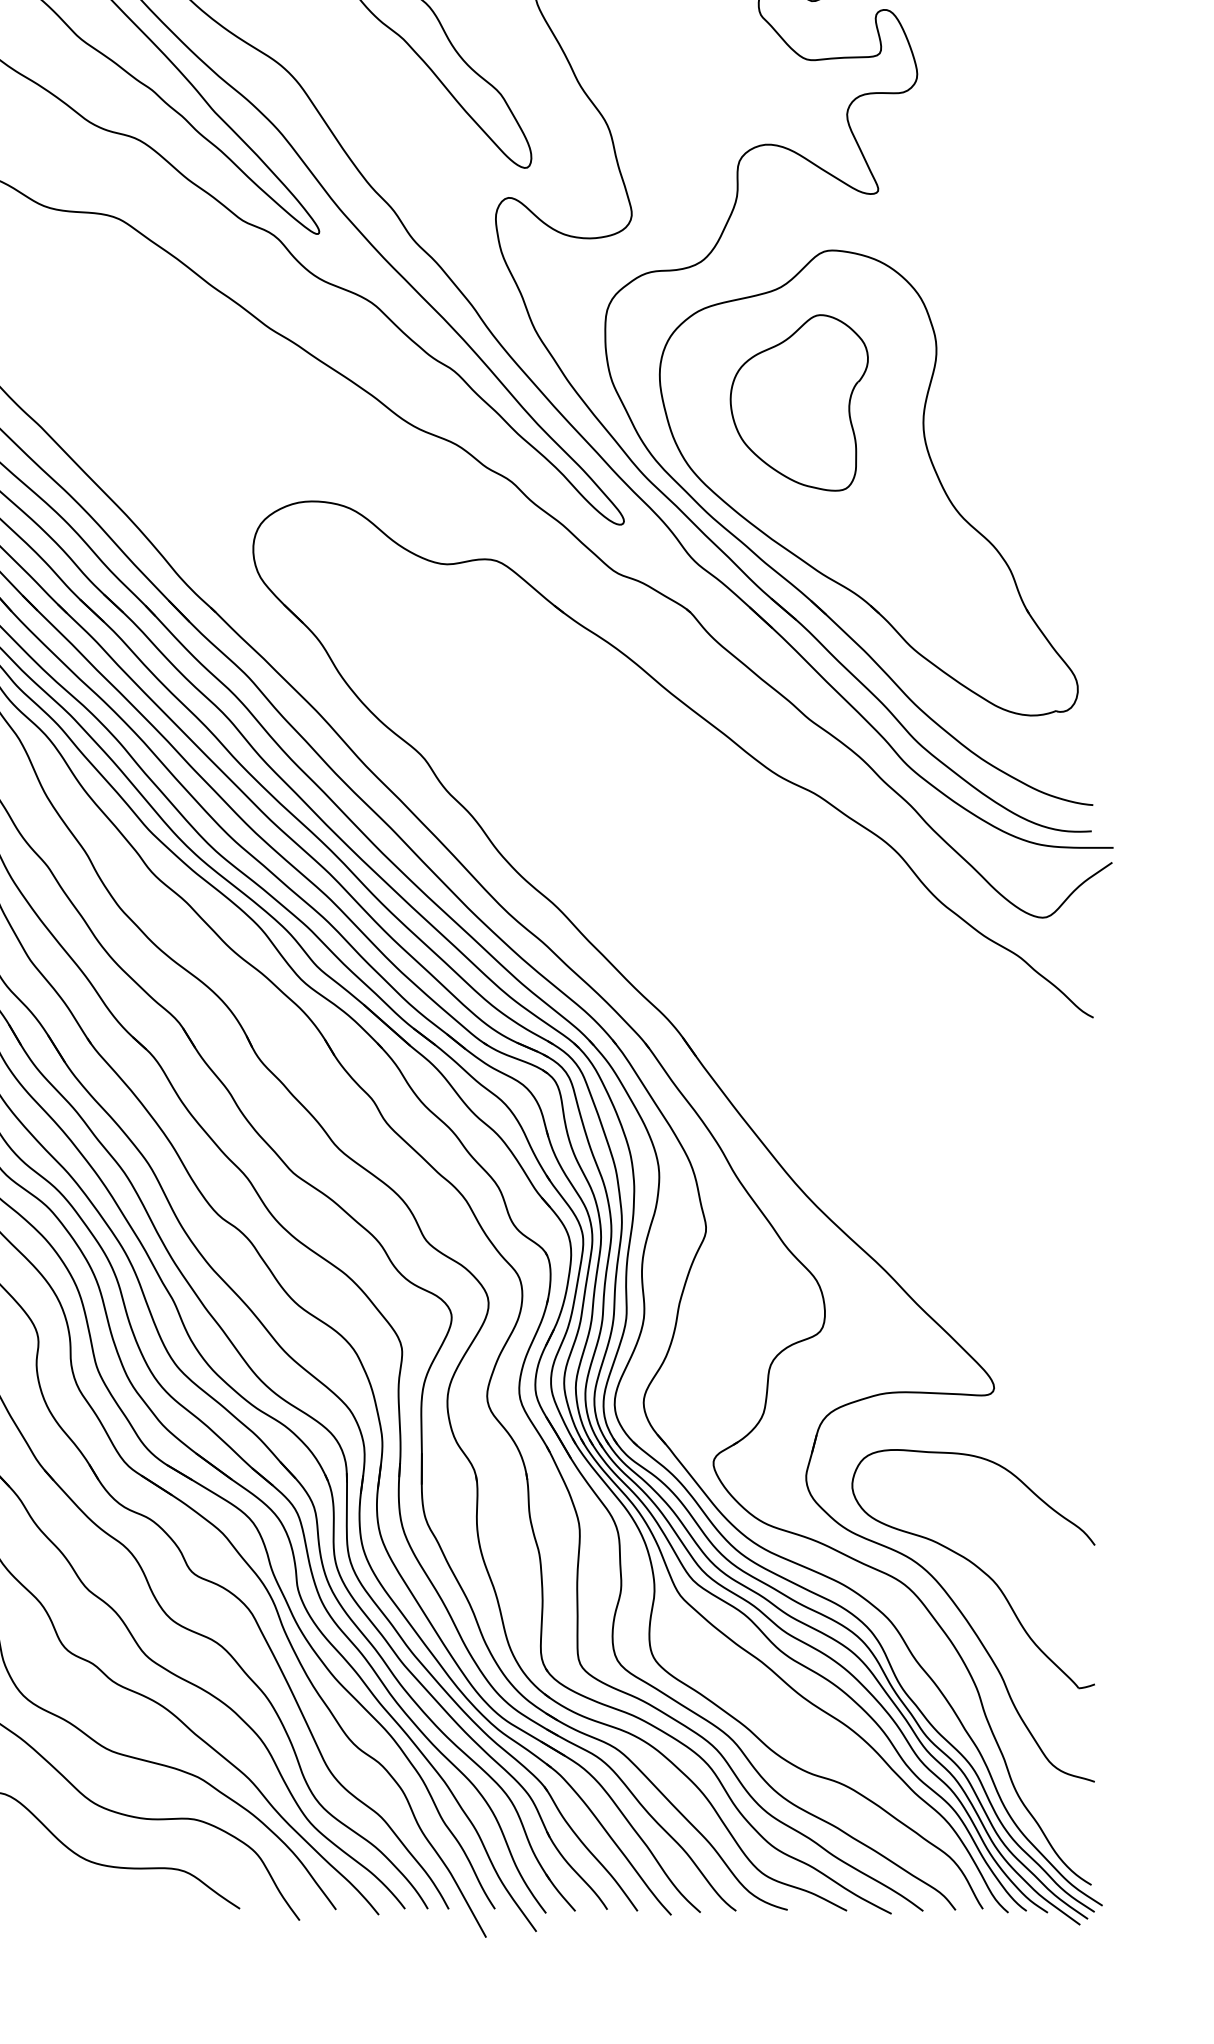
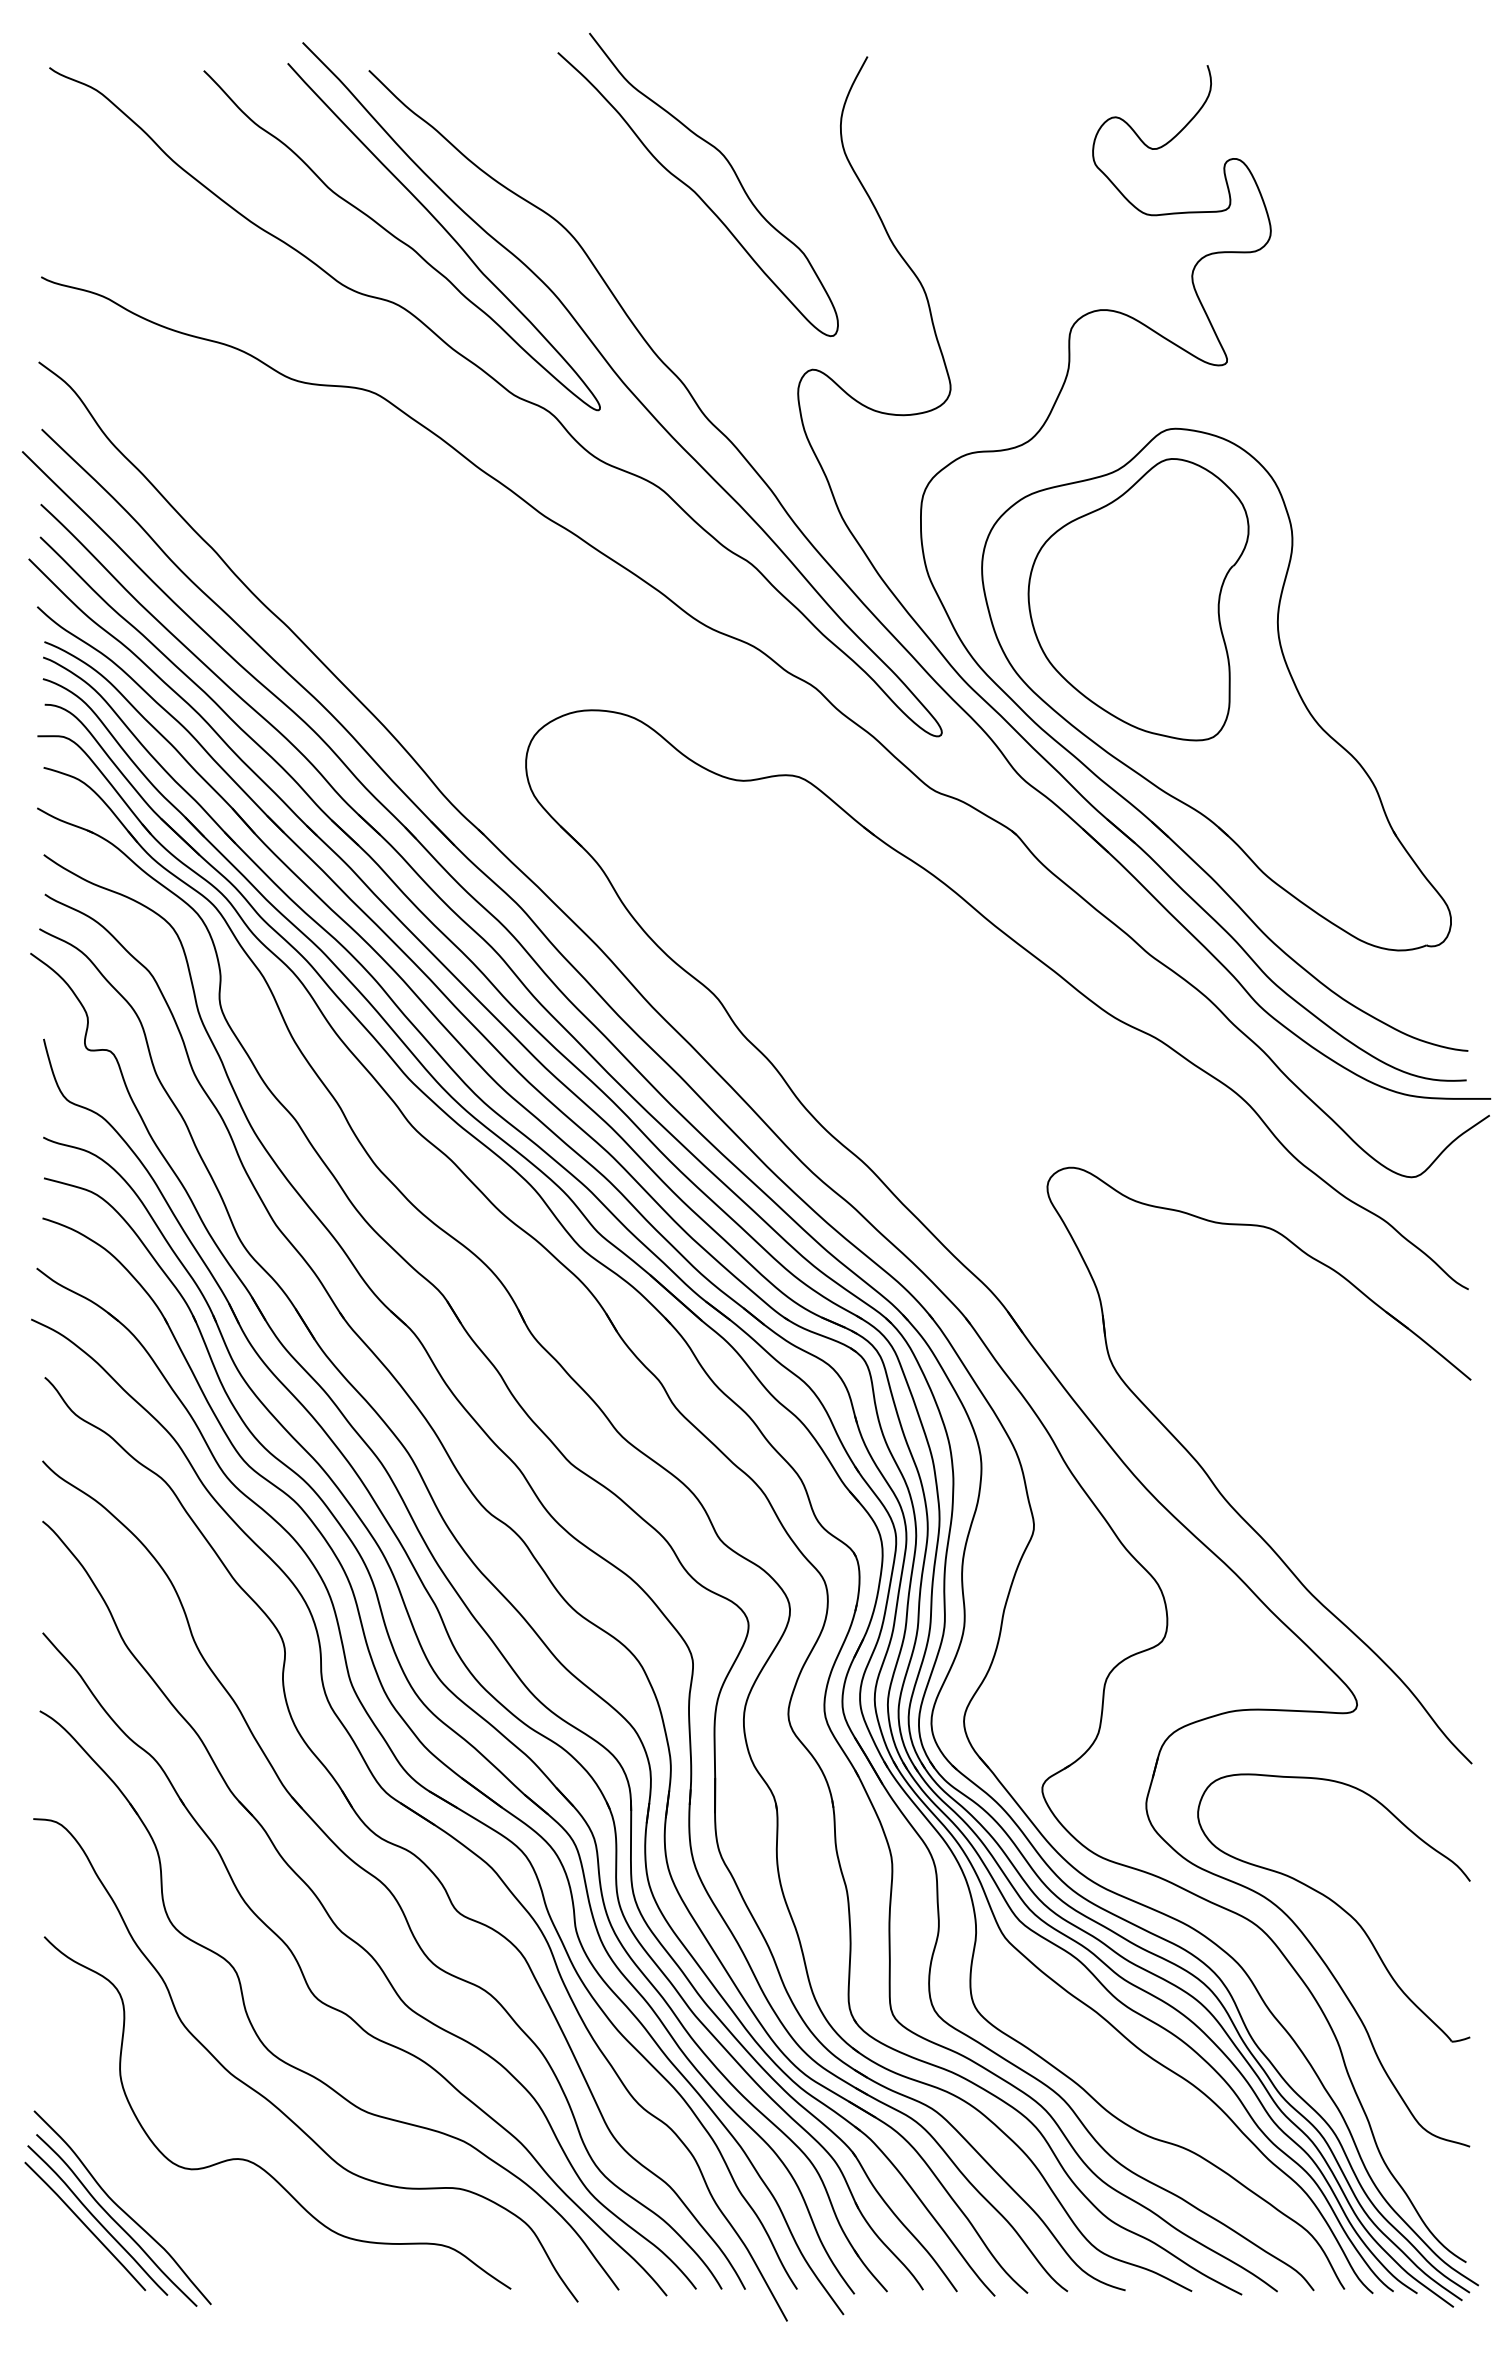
part: (799, 402) -> (1138, 599), size x1.43
part: (875, 1202) -> (1224, 1496), added

